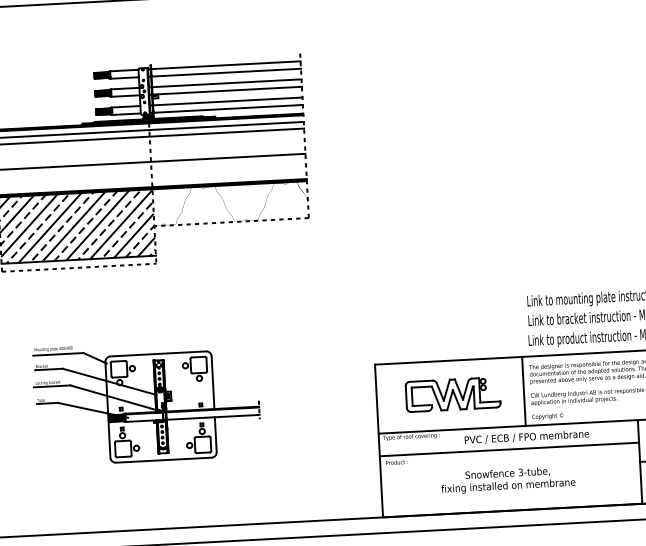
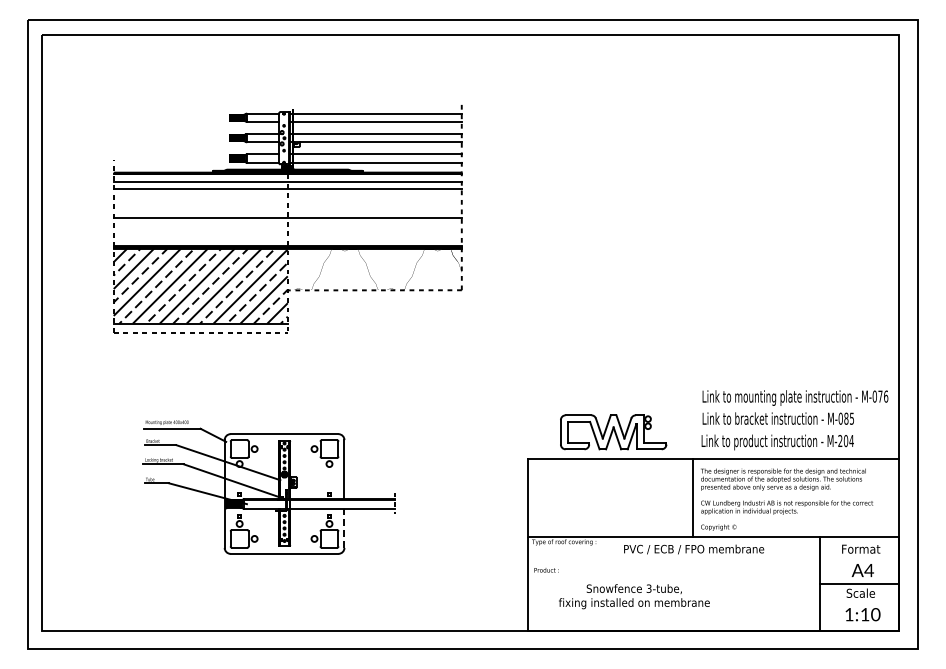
part: (453, 394) -> (613, 432), moved
line: (215, 434) -> (344, 528), solid -> dashed
line: (509, 449) -> (673, 562), removed
text: (508, 480) -> (634, 596), moved

